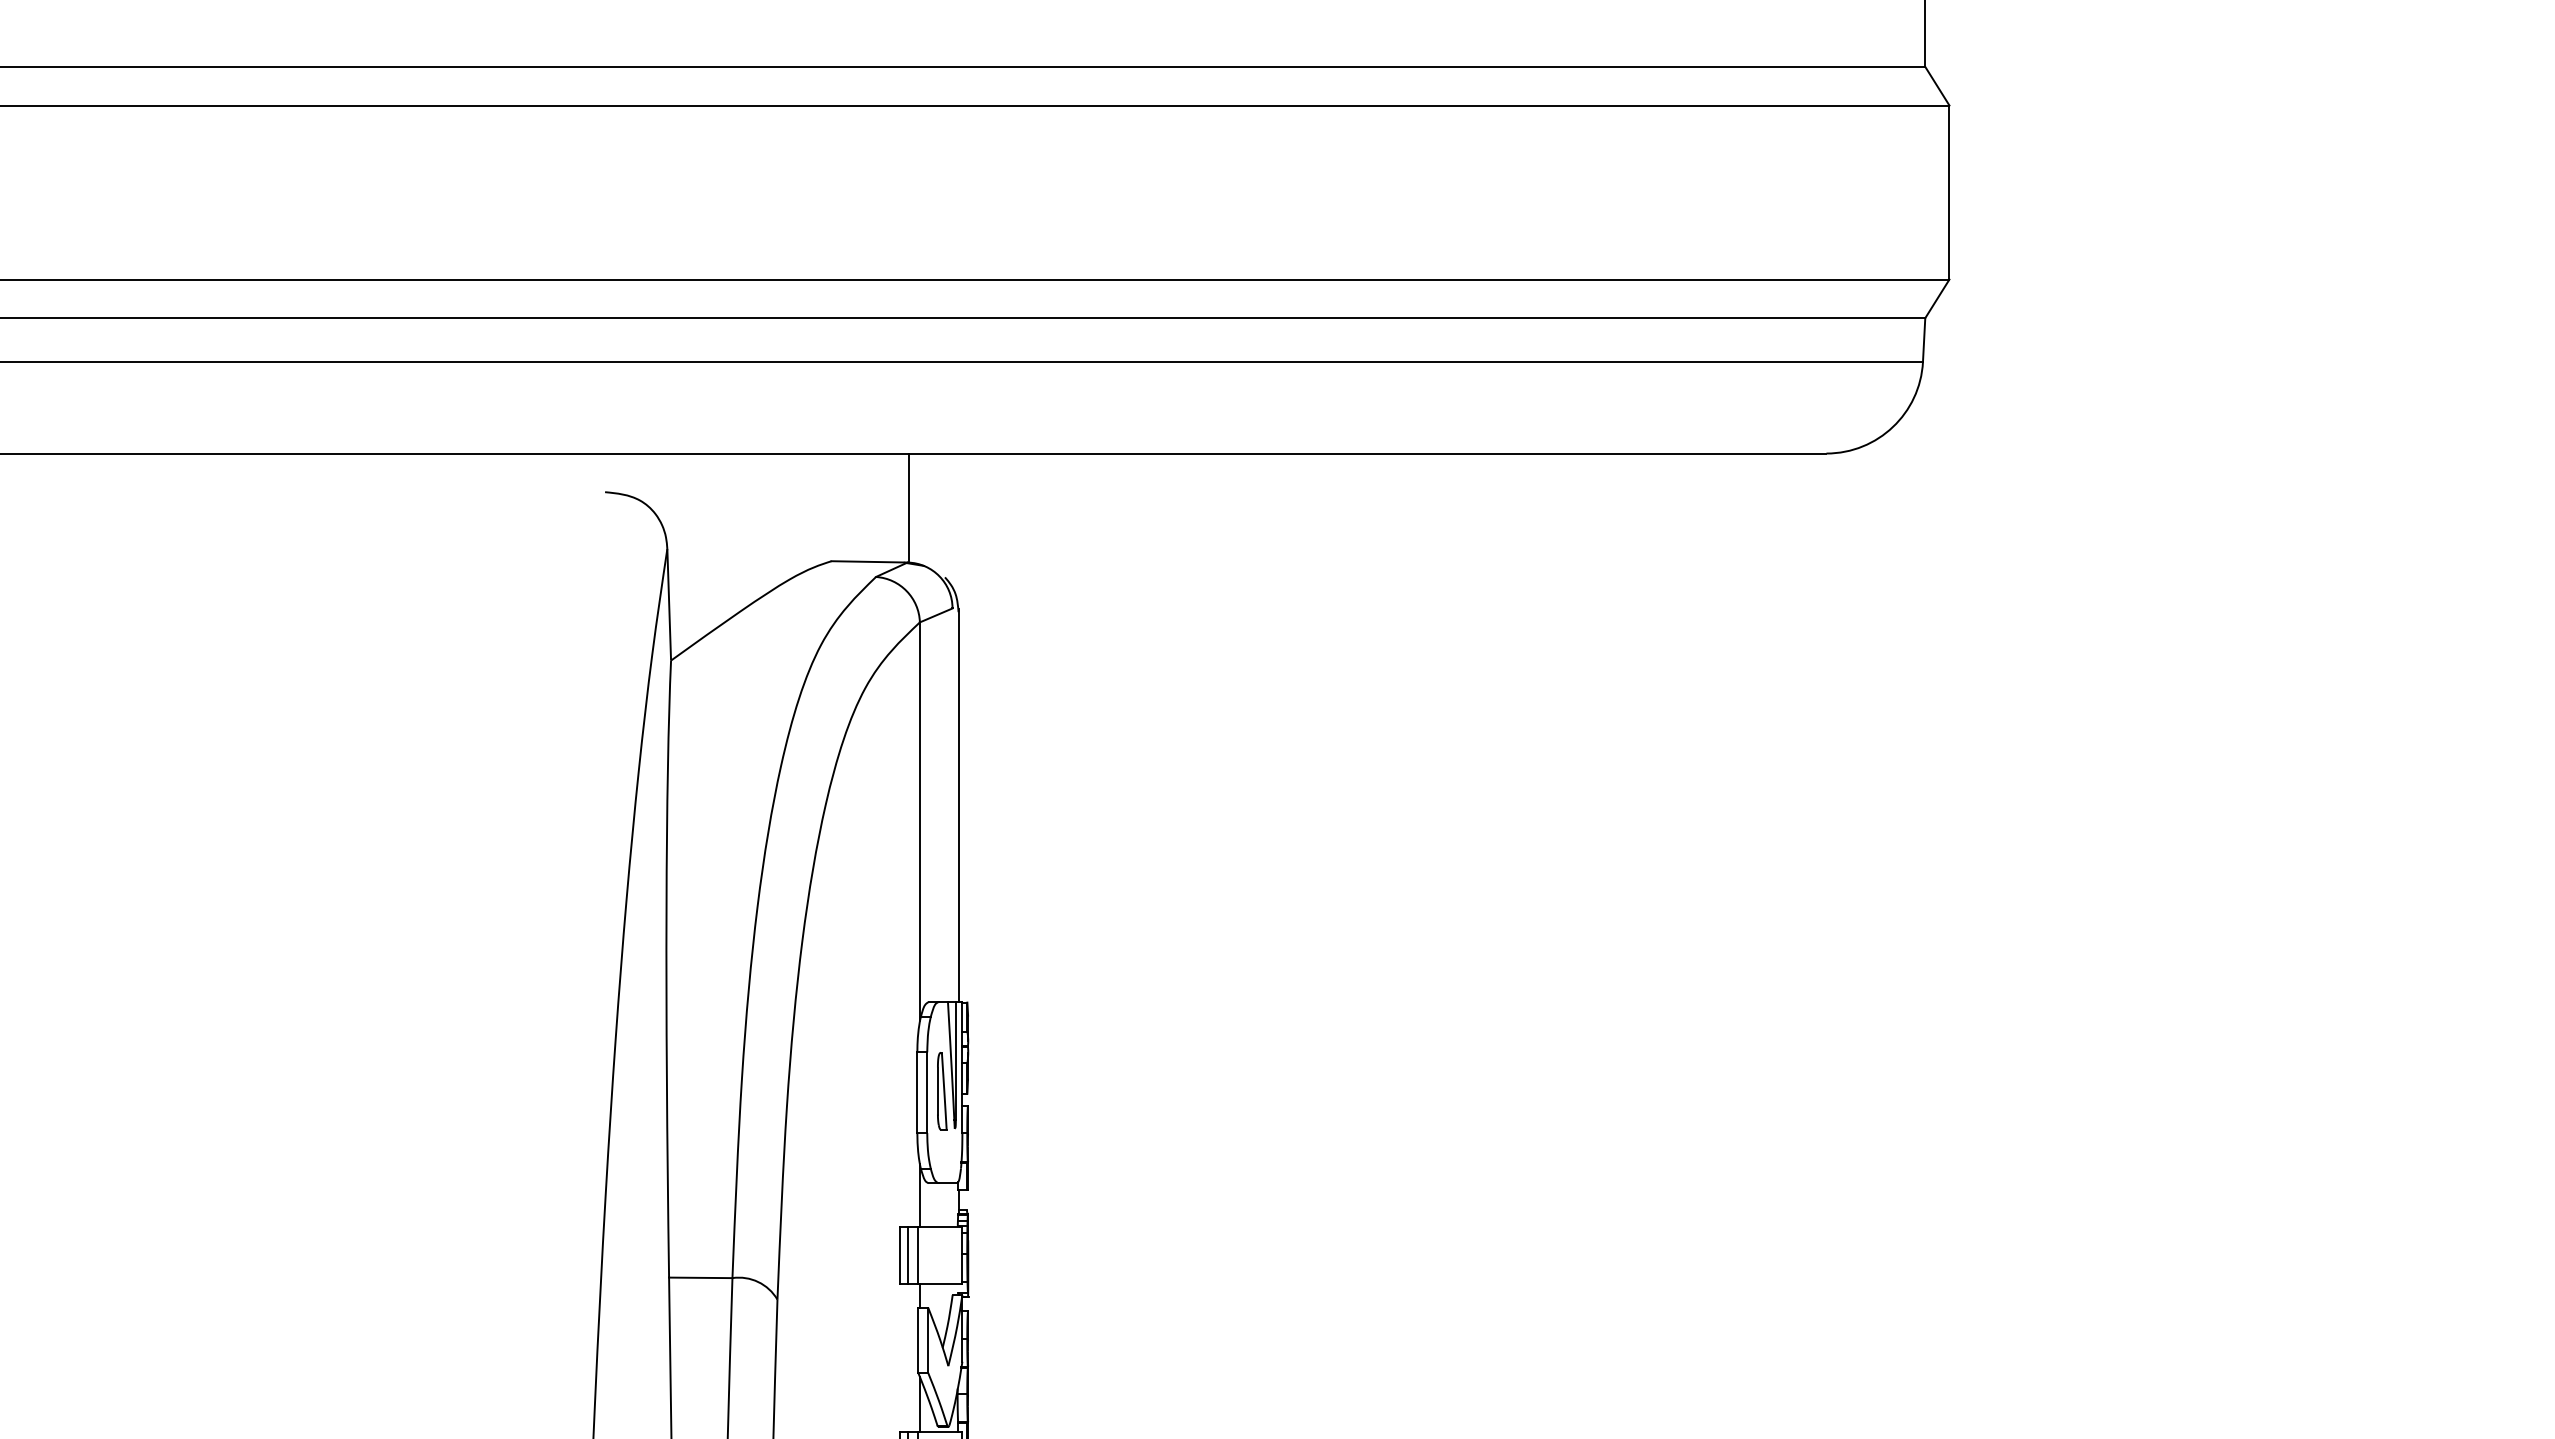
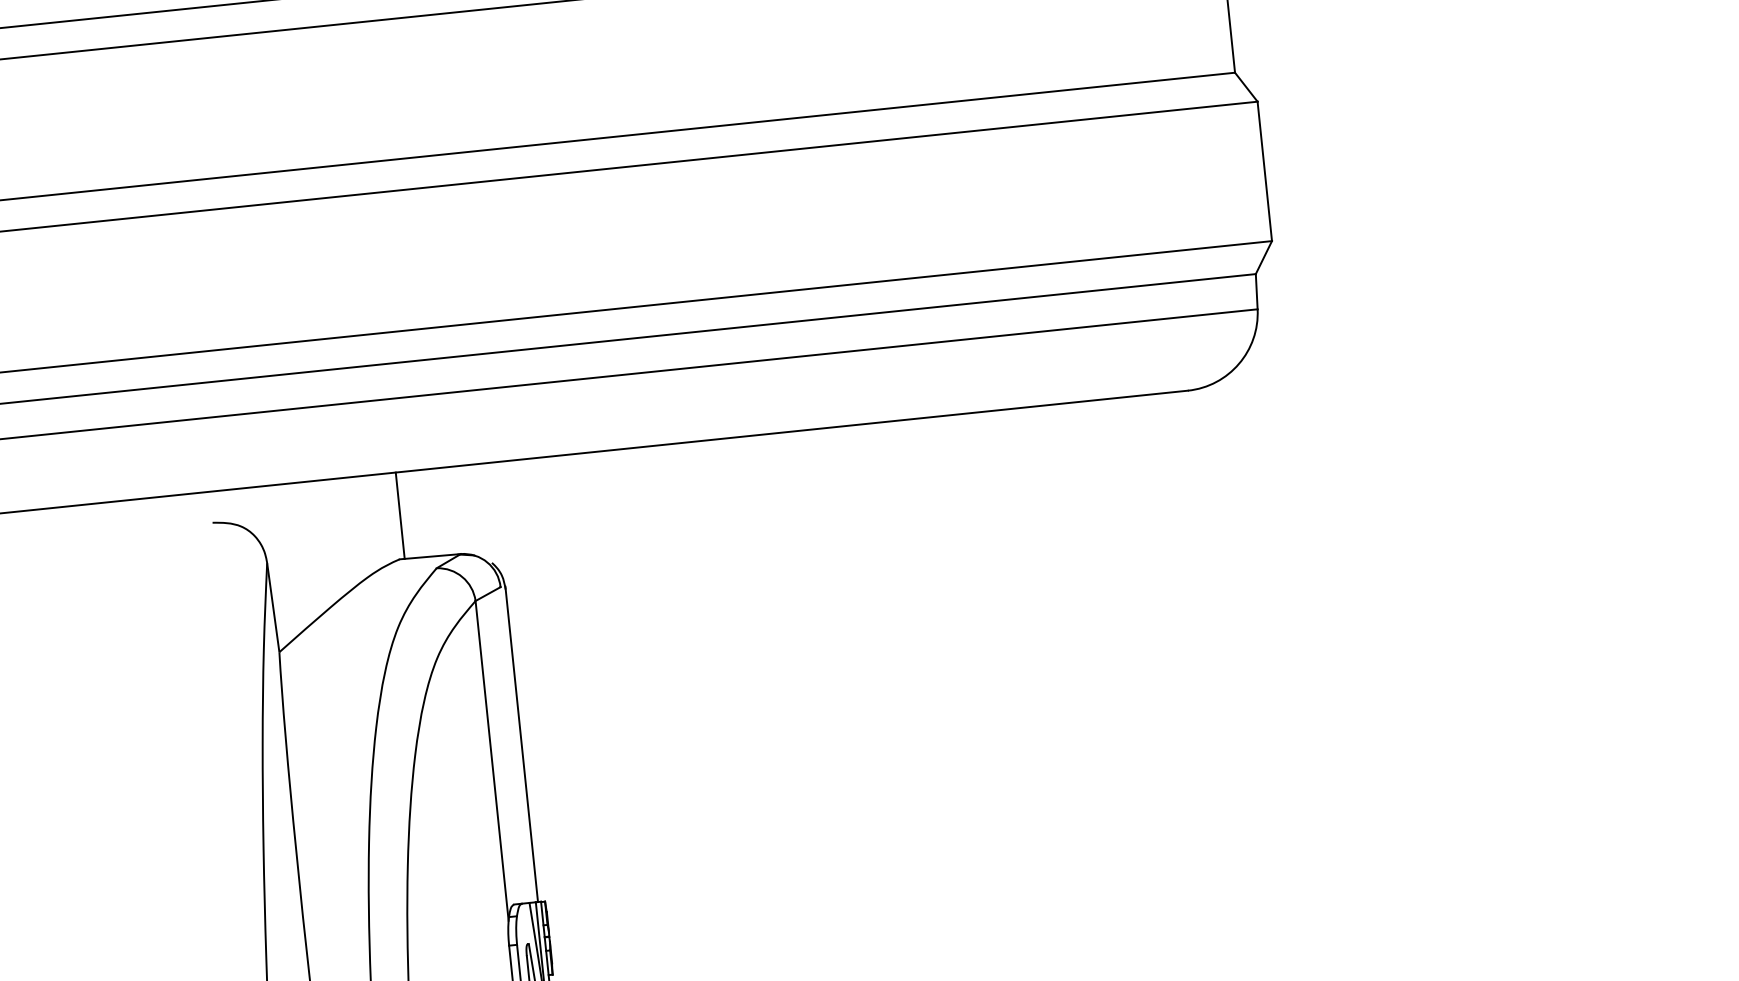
line: (908, 507) -> (400, 515), moved

